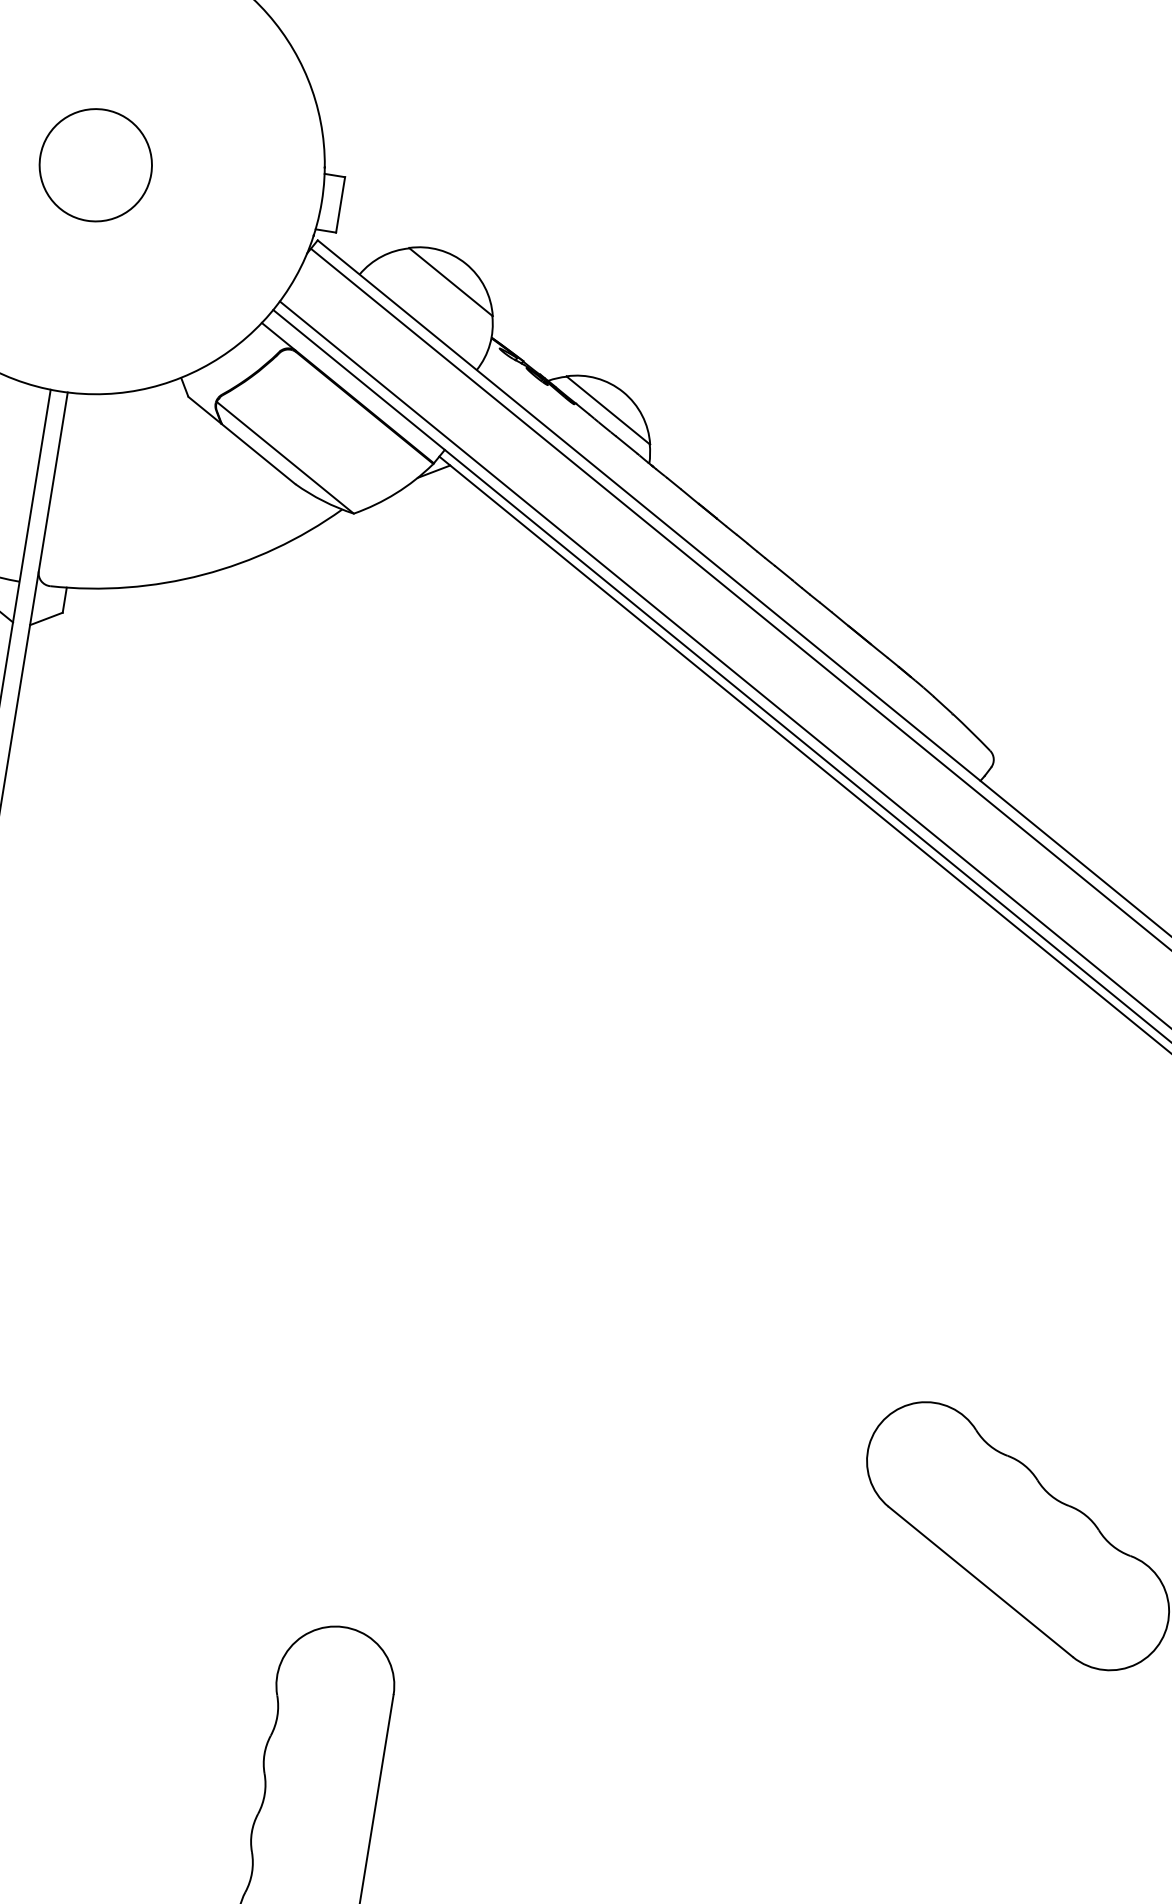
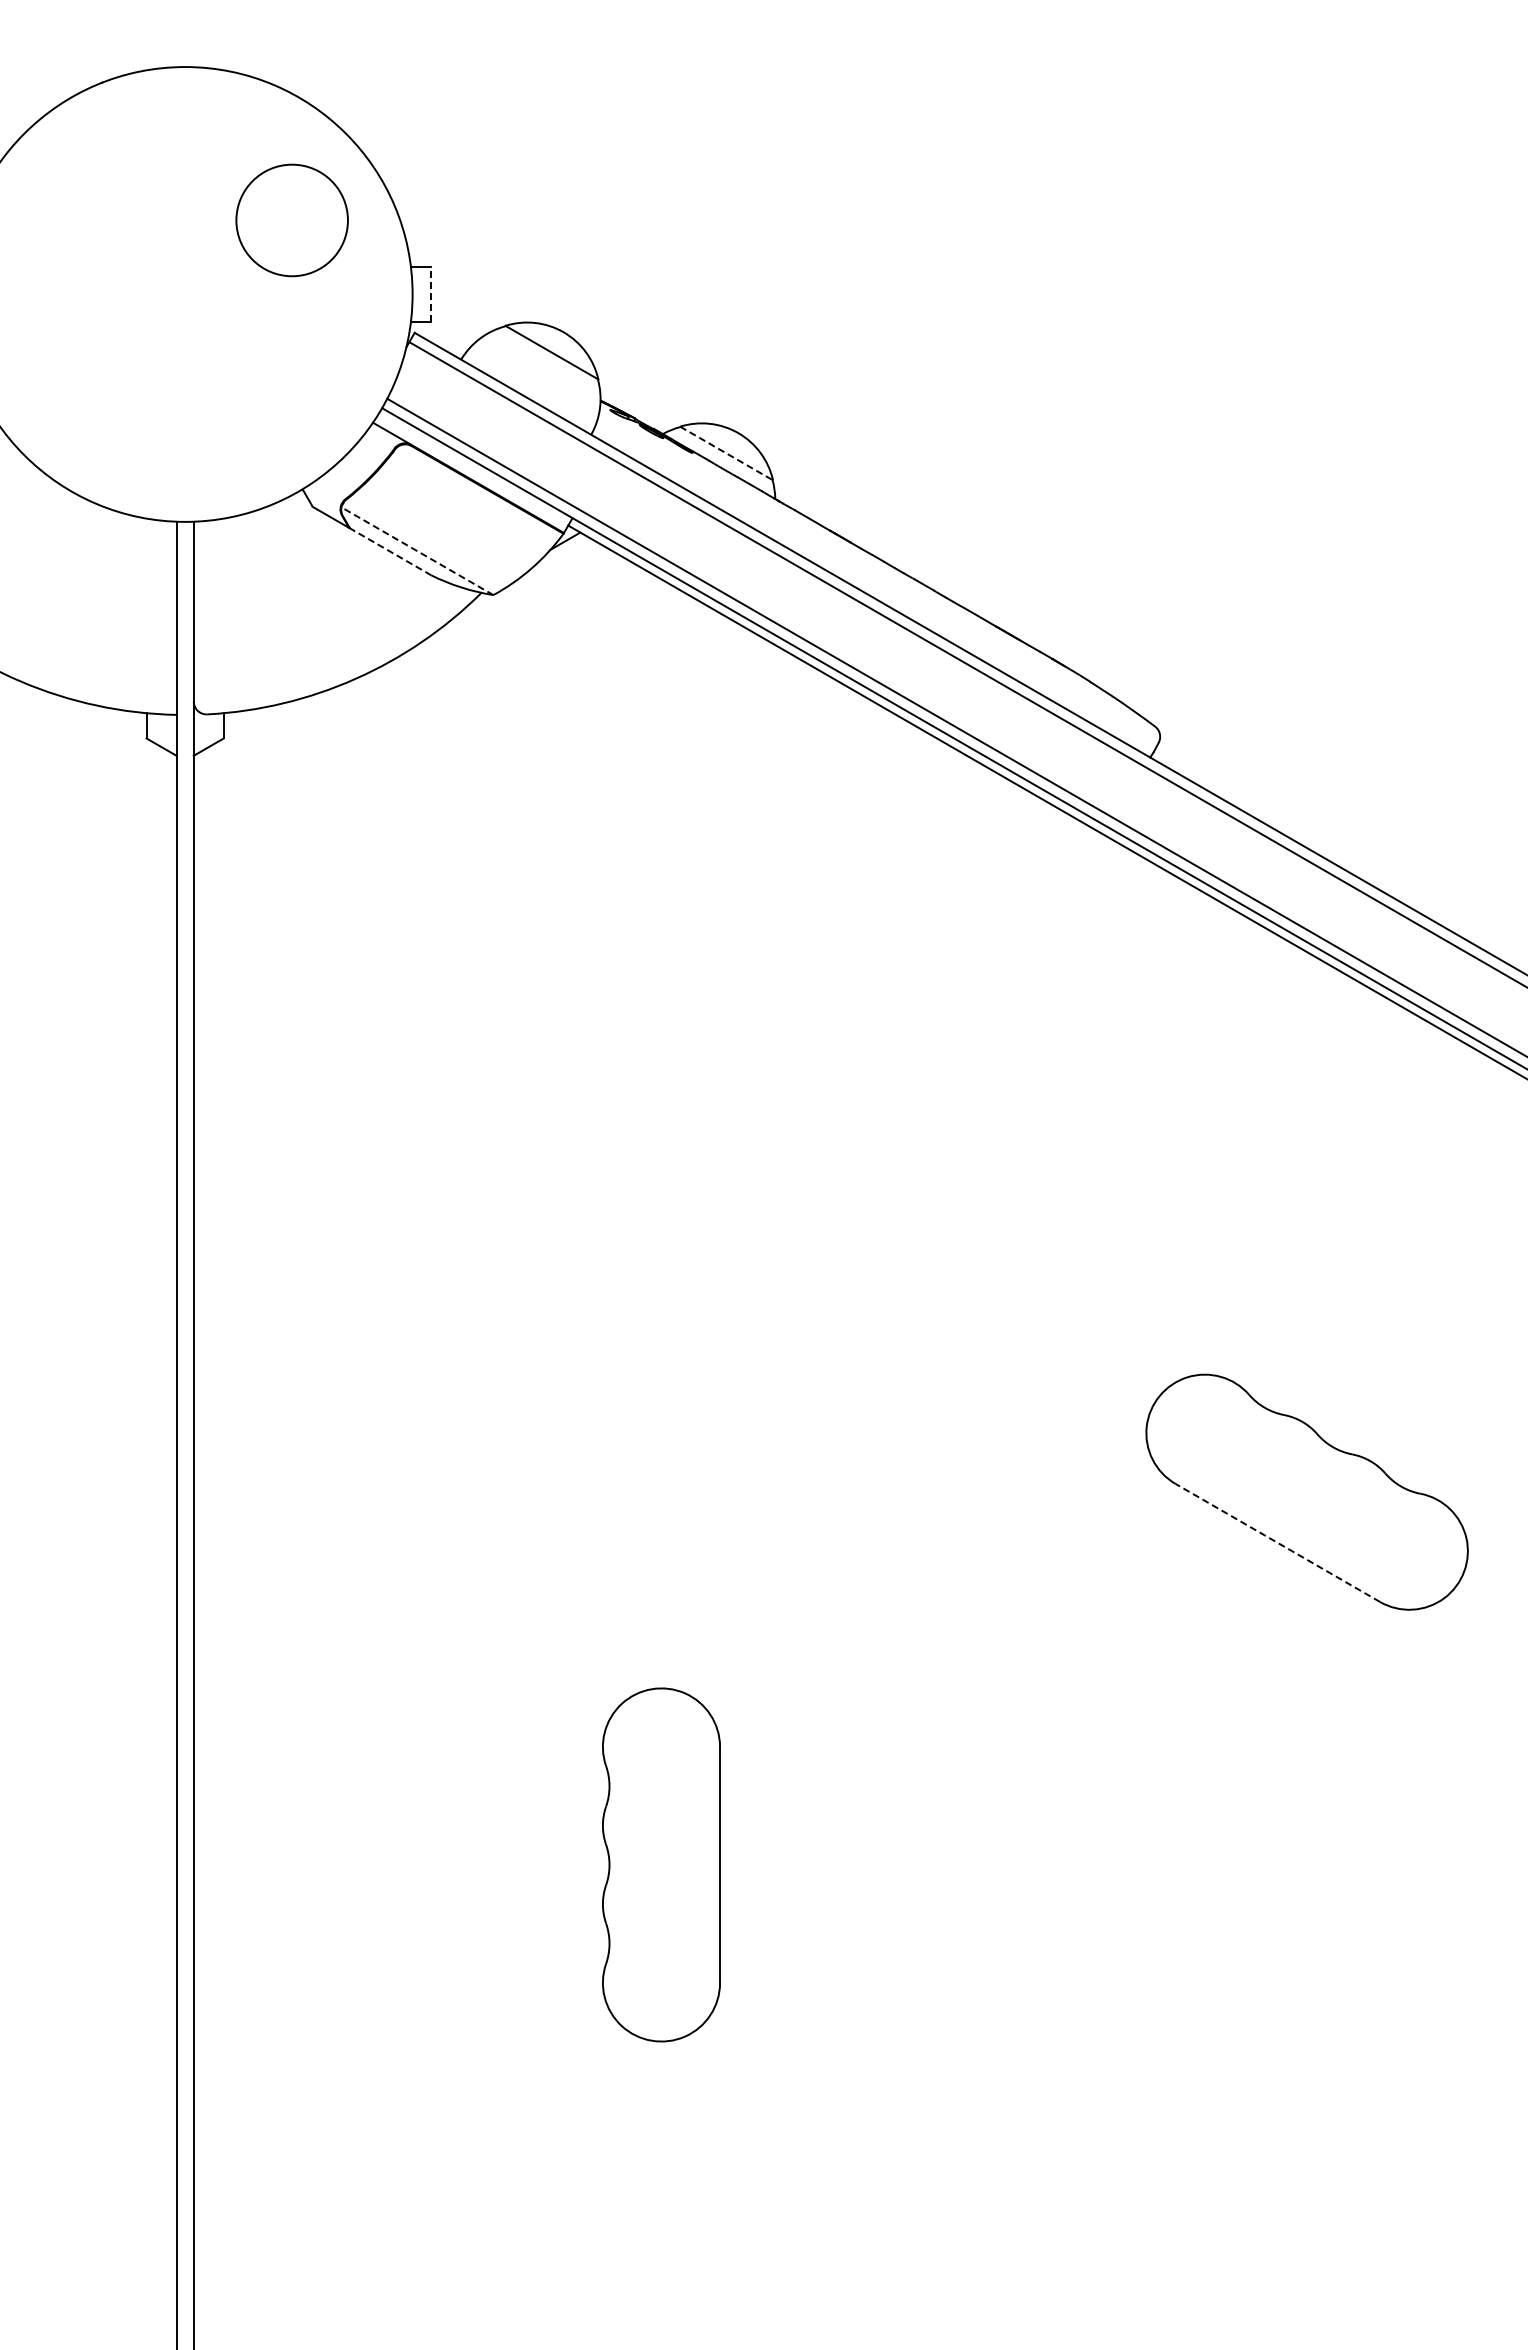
circle: (95, 165) -> (291, 220), moved
line: (340, 204) -> (431, 294), solid -> dashed
line: (608, 410) -> (726, 453), solid -> dashed
line: (258, 453) -> (390, 551), solid -> dashed
line: (285, 458) -> (417, 551), solid -> dashed
line: (980, 1581) -> (1277, 1542), solid -> dashed

